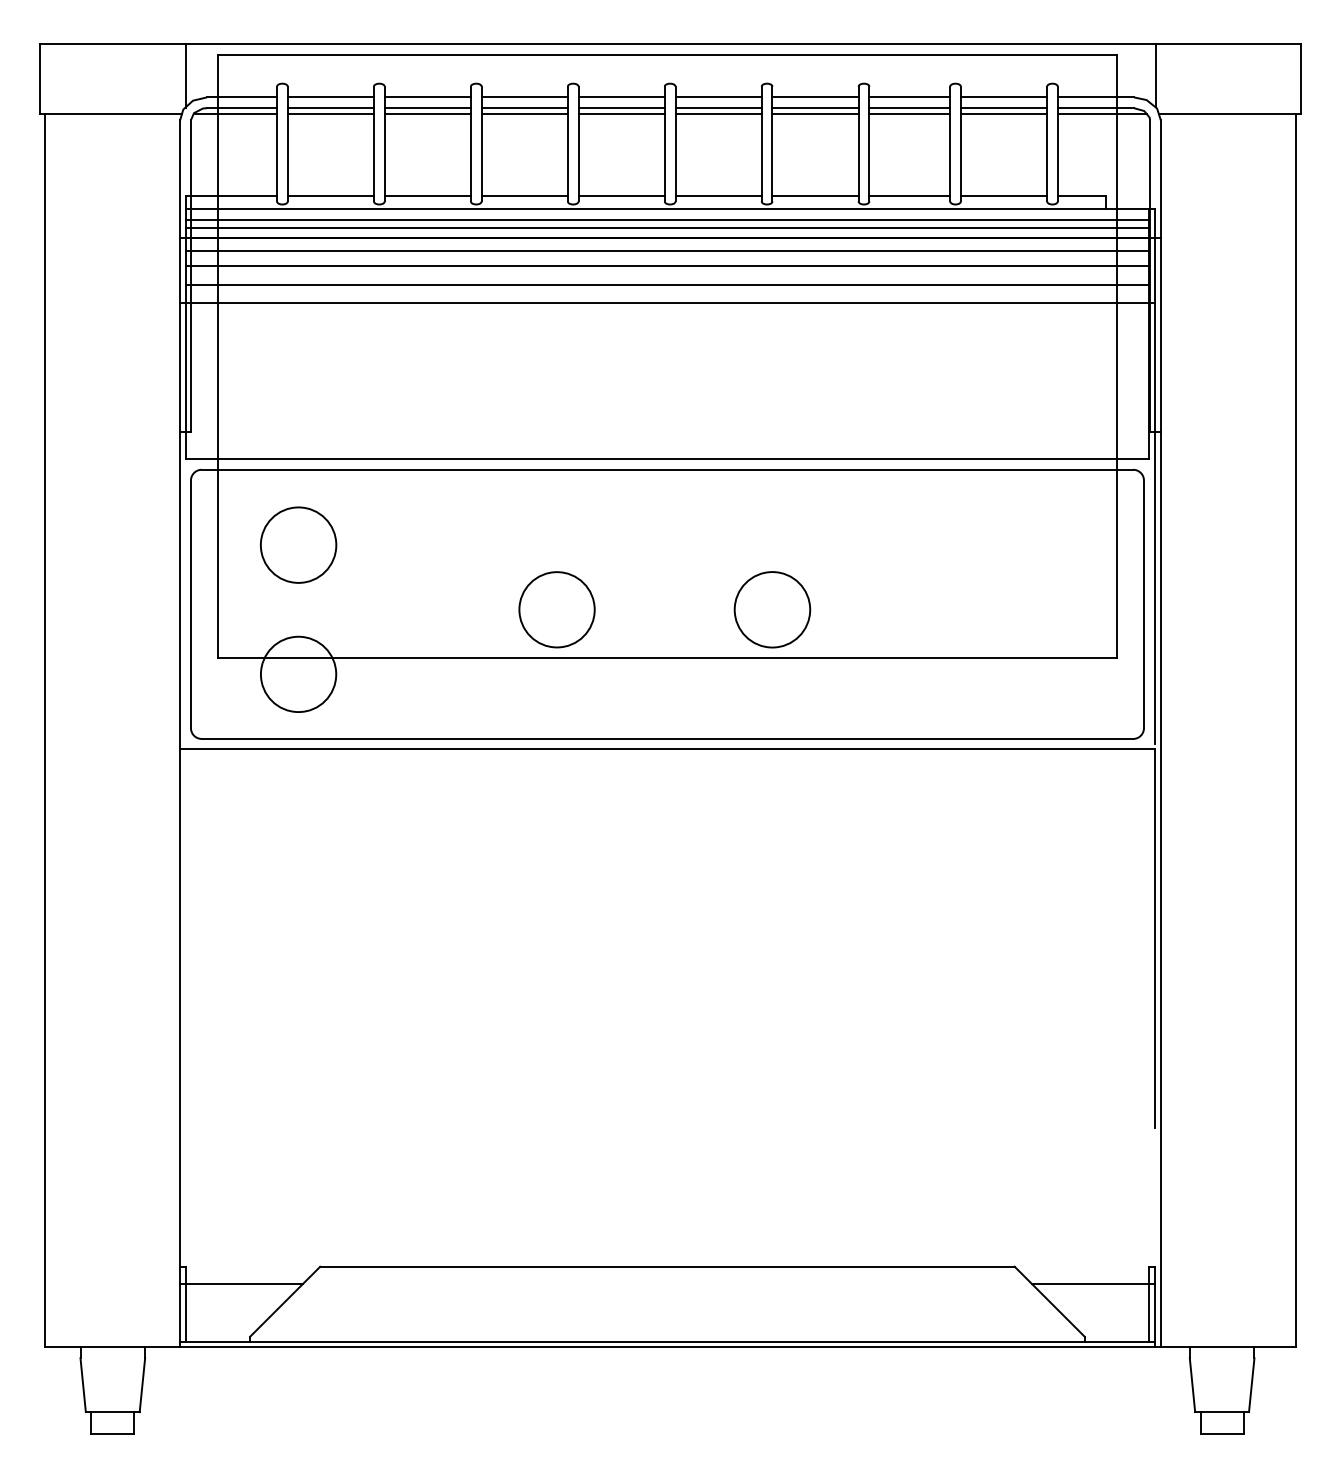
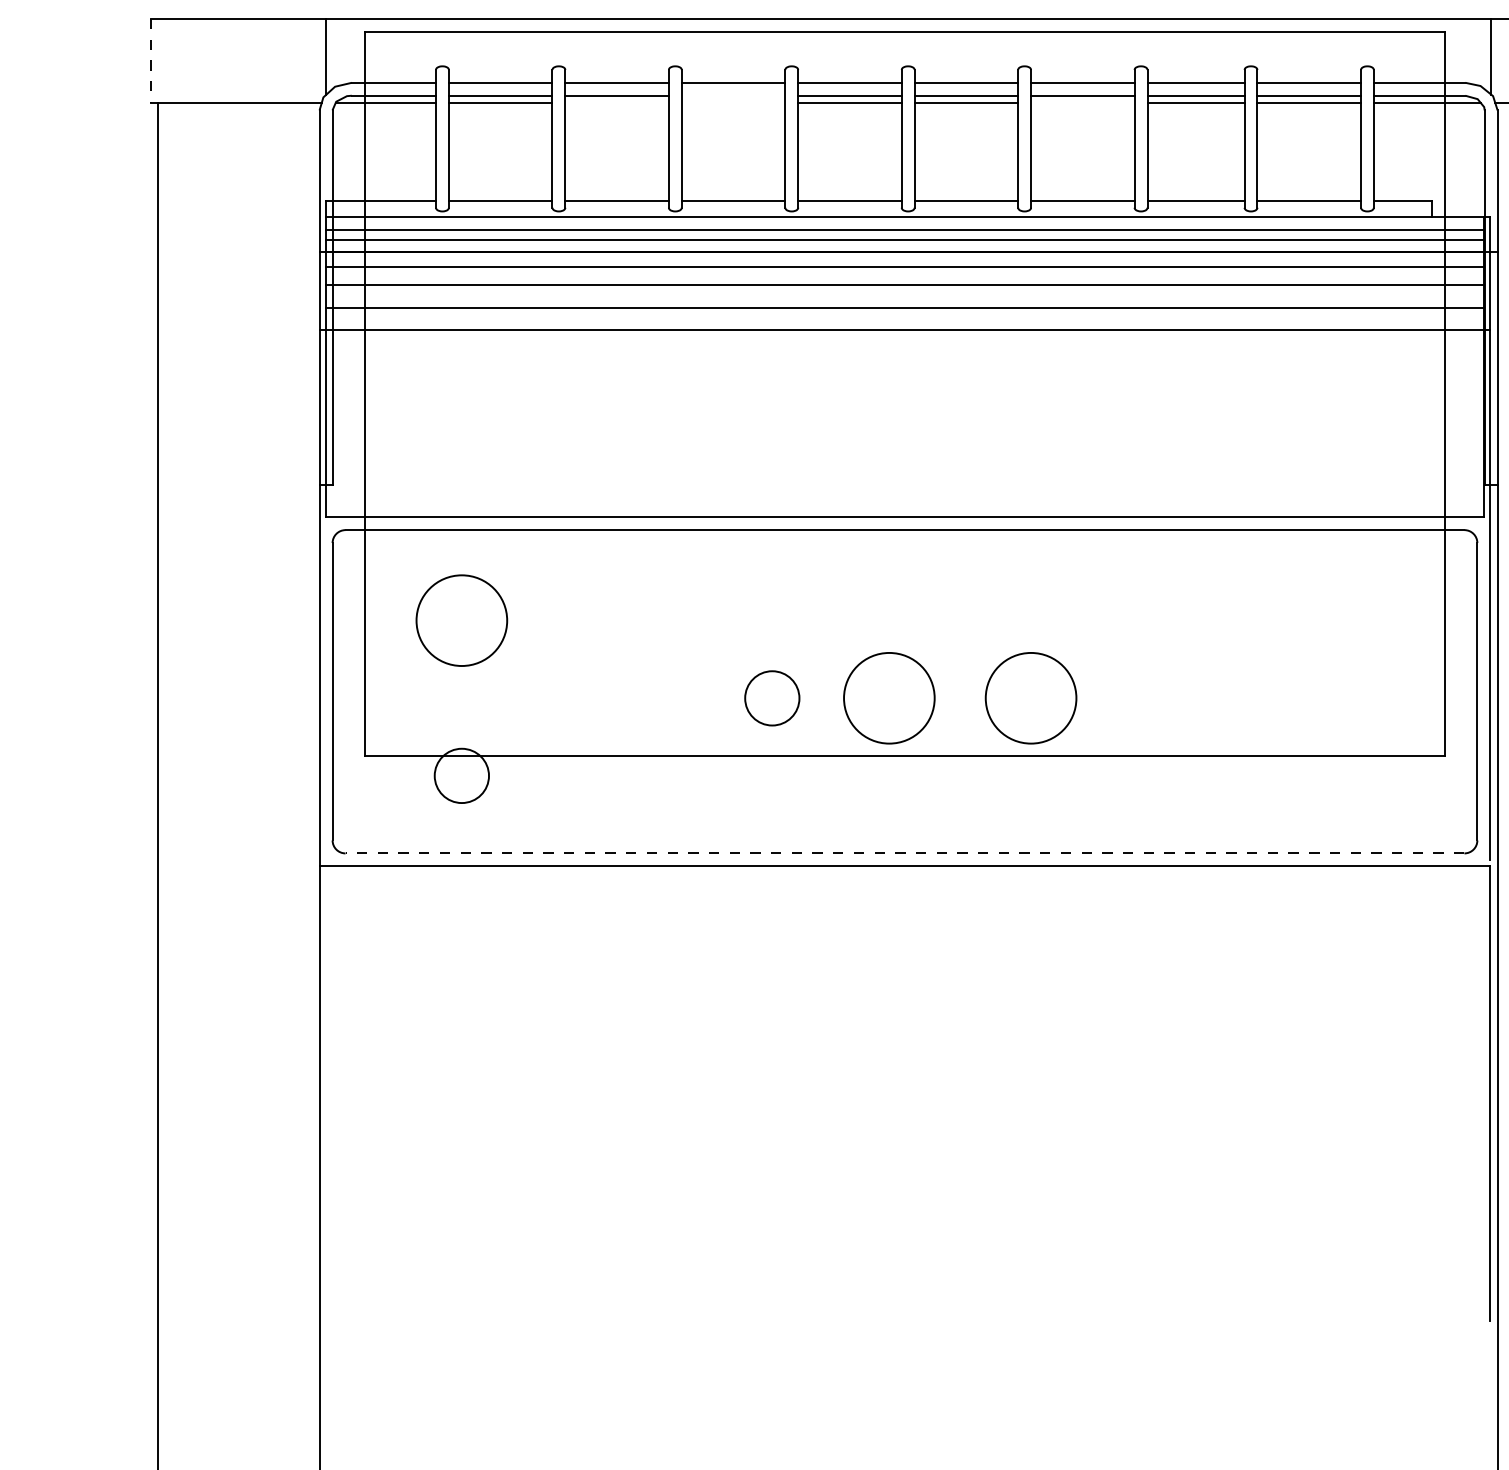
line: (40, 79) -> (151, 61), solid -> dashed
line: (524, 108) -> (733, 96), removed
line: (427, 114) -> (616, 103), removed
line: (524, 114) -> (733, 103), removed
line: (815, 114) -> (1082, 103), removed
circle: (556, 609) -> (771, 697), size x0.6
circle: (654, 609) -> (889, 697), added
circle: (298, 674) -> (461, 776), size x0.6
line: (667, 738) -> (905, 852), solid -> dashed

